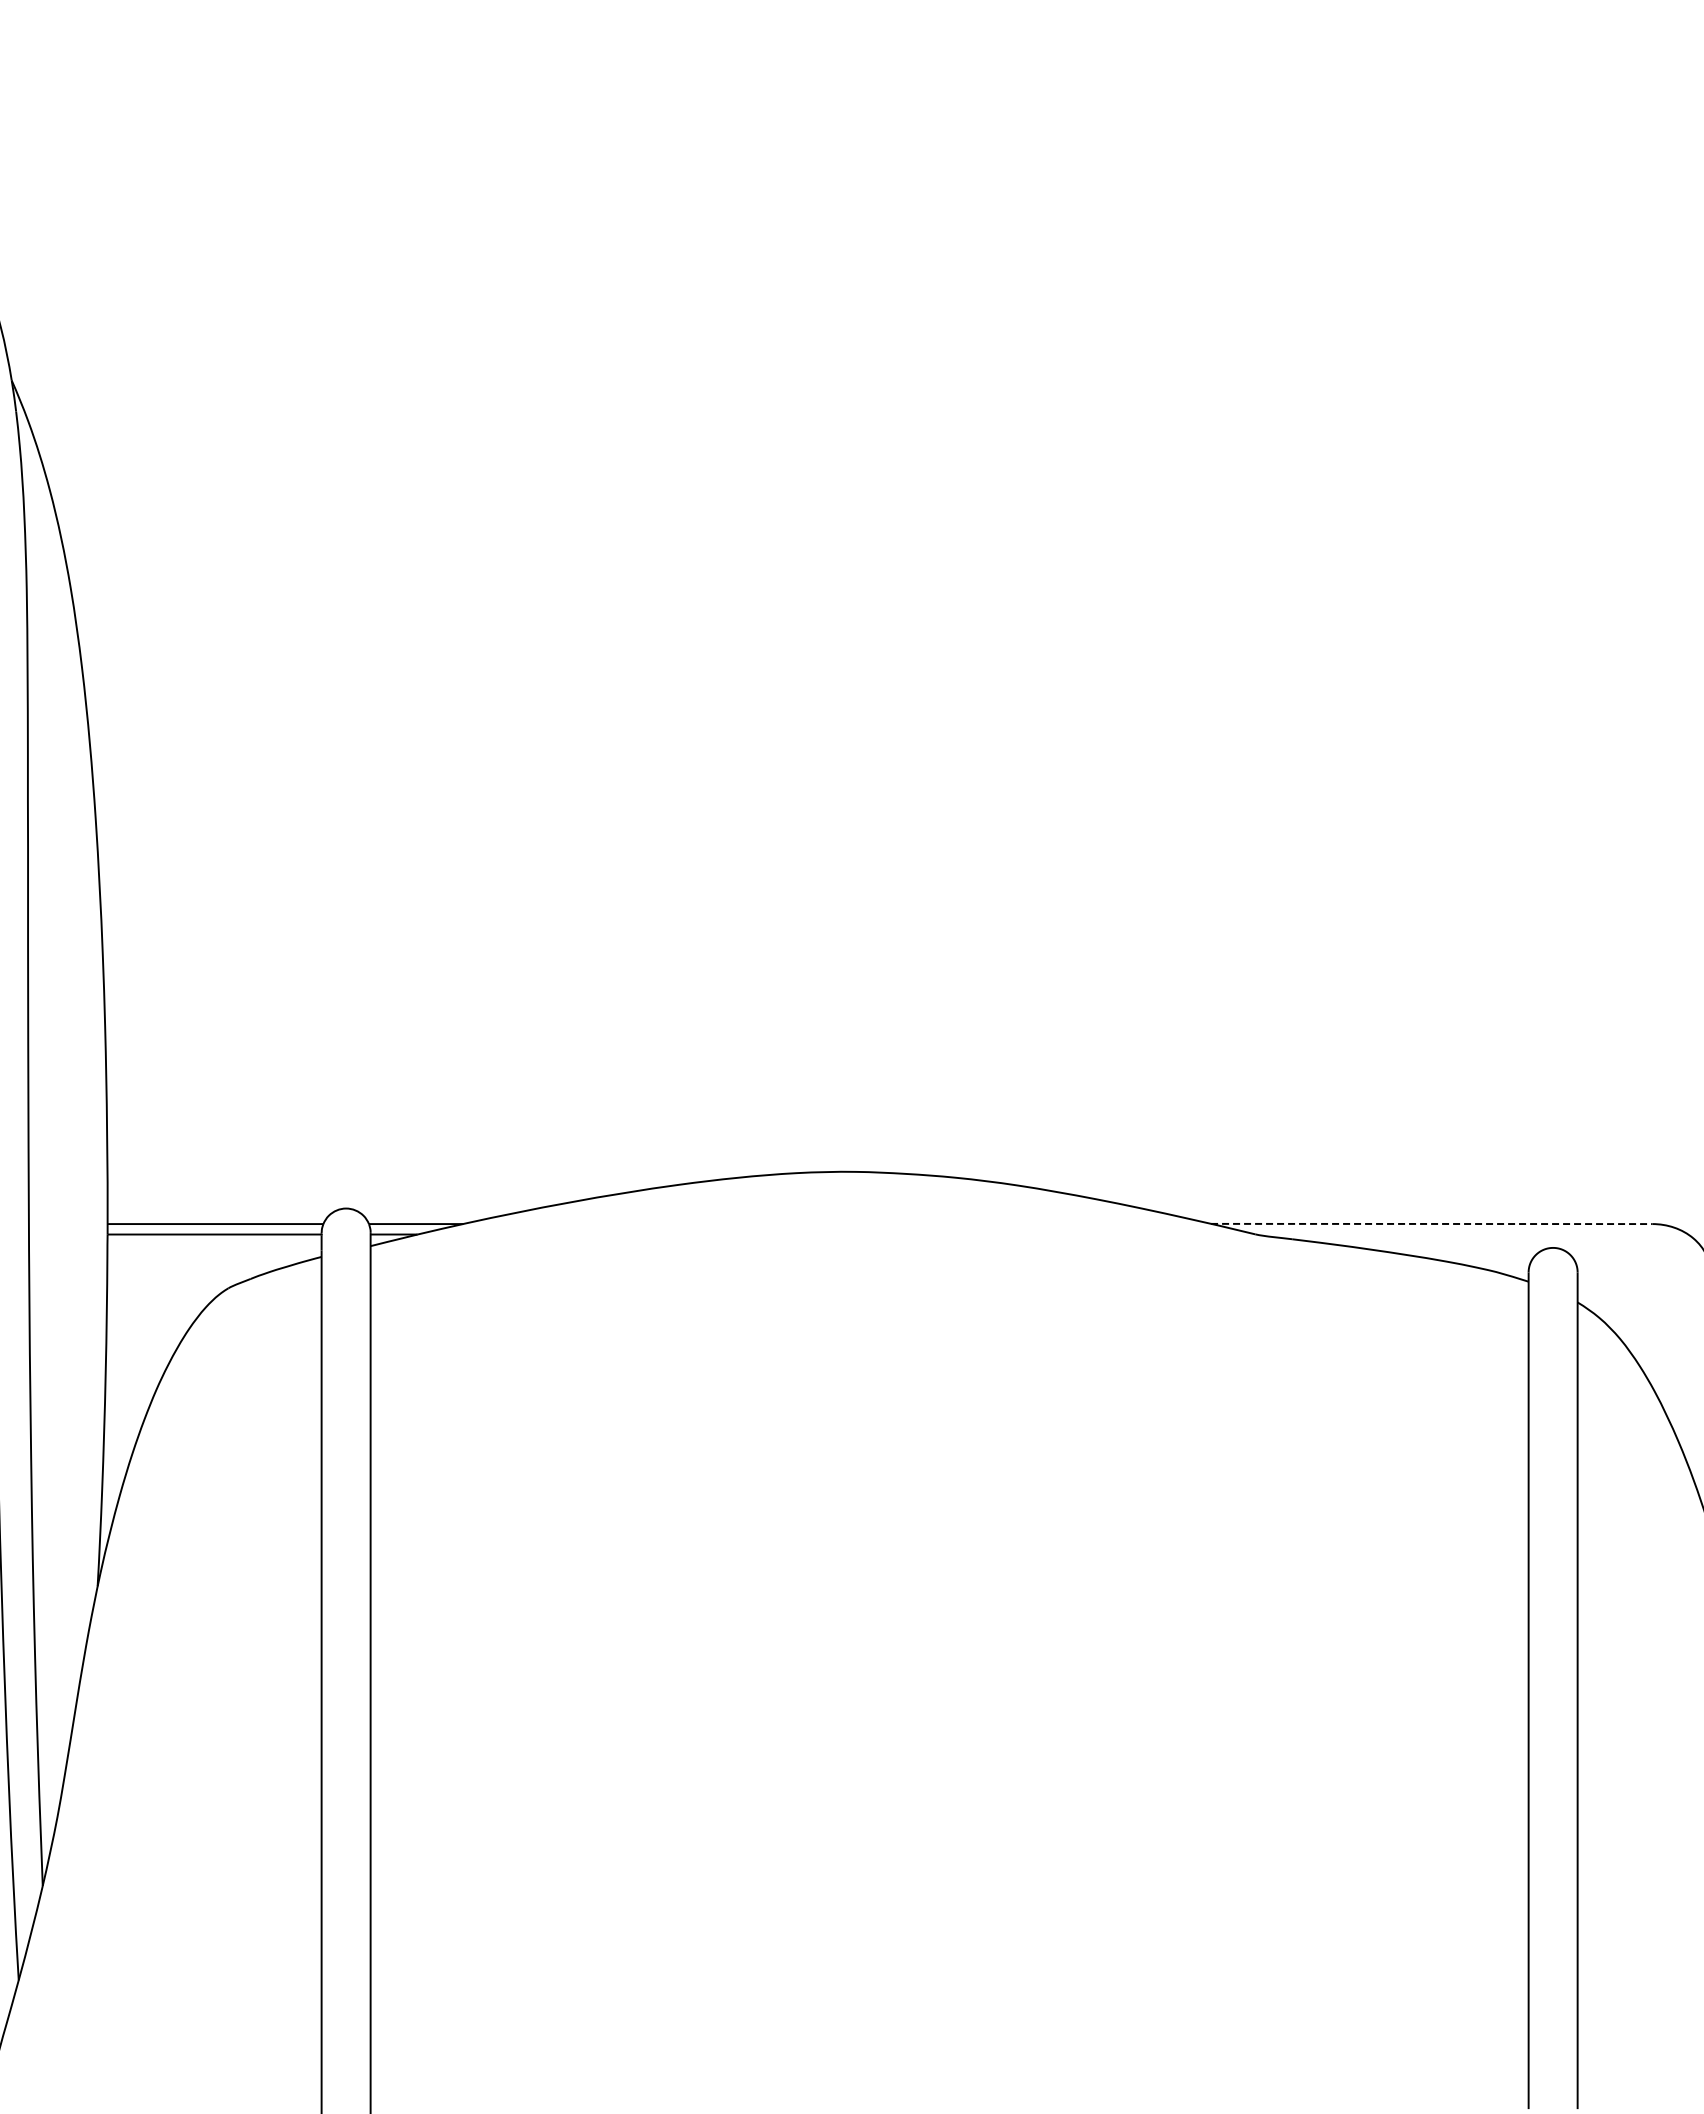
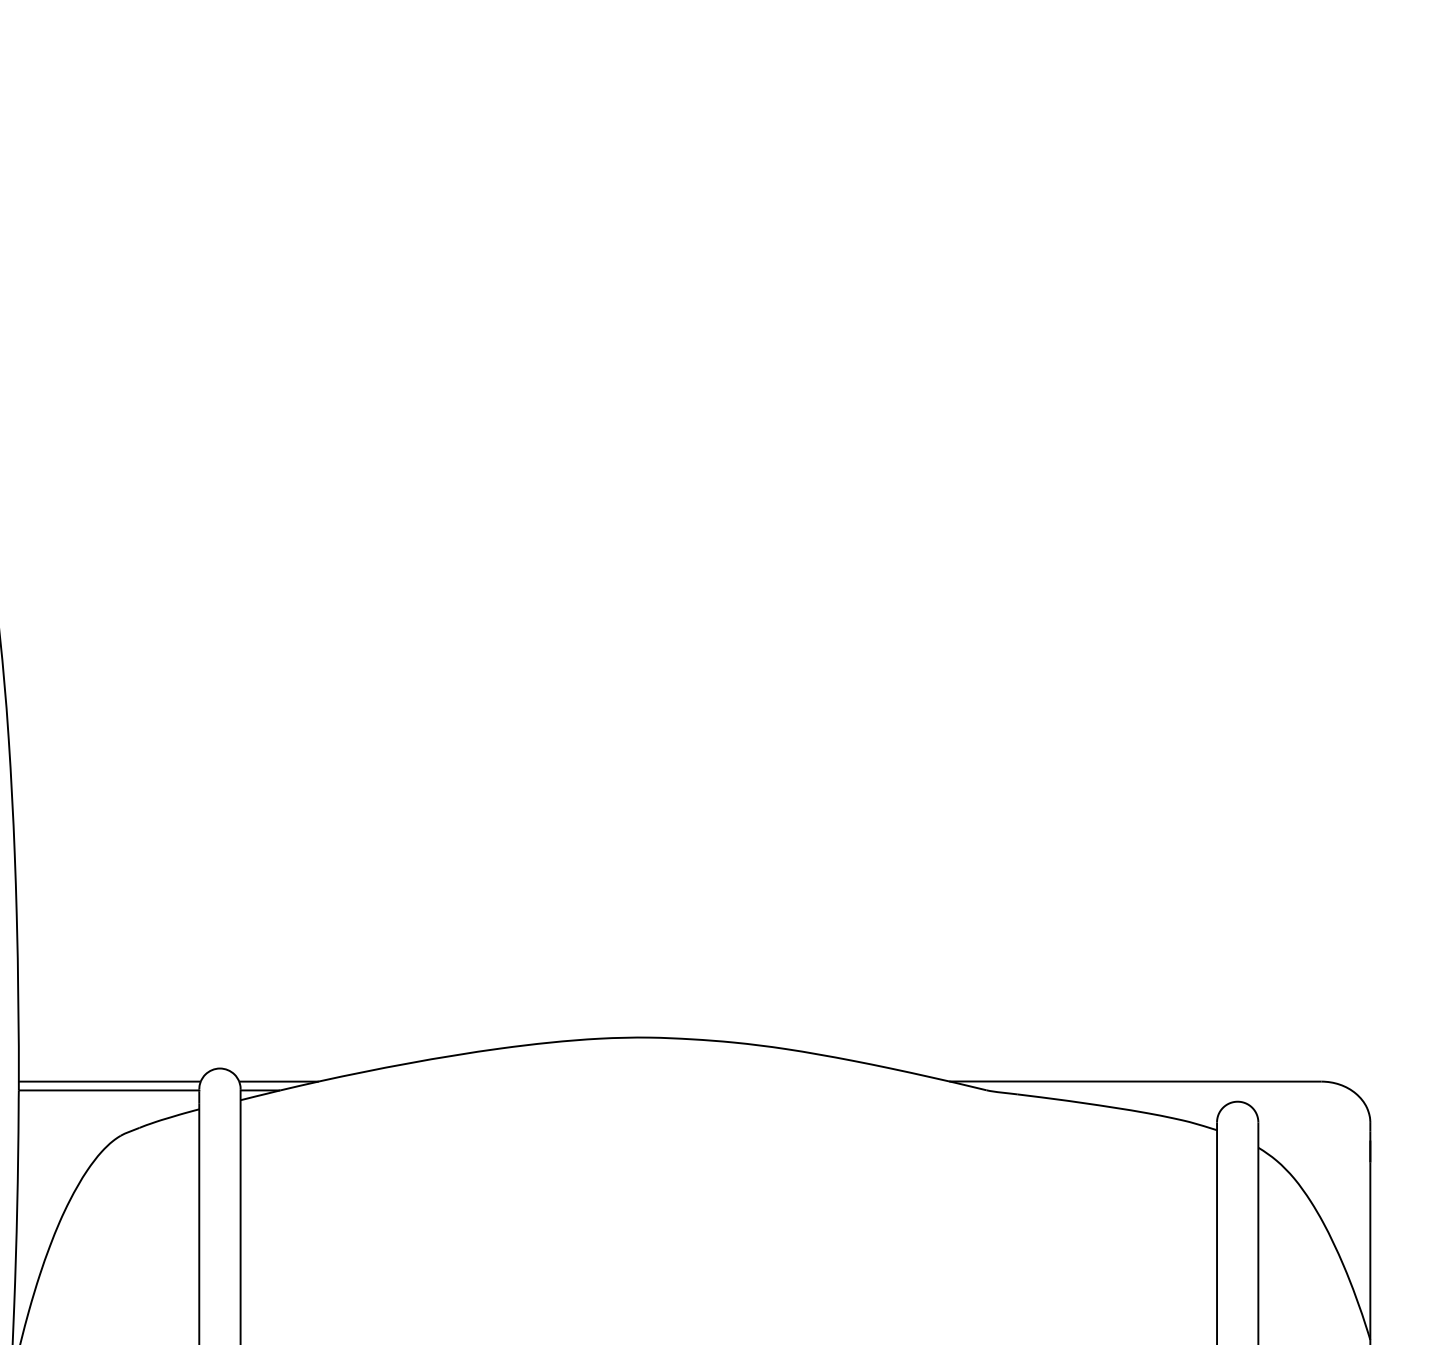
line: (1431, 1223) -> (1135, 1081), dashed -> solid

